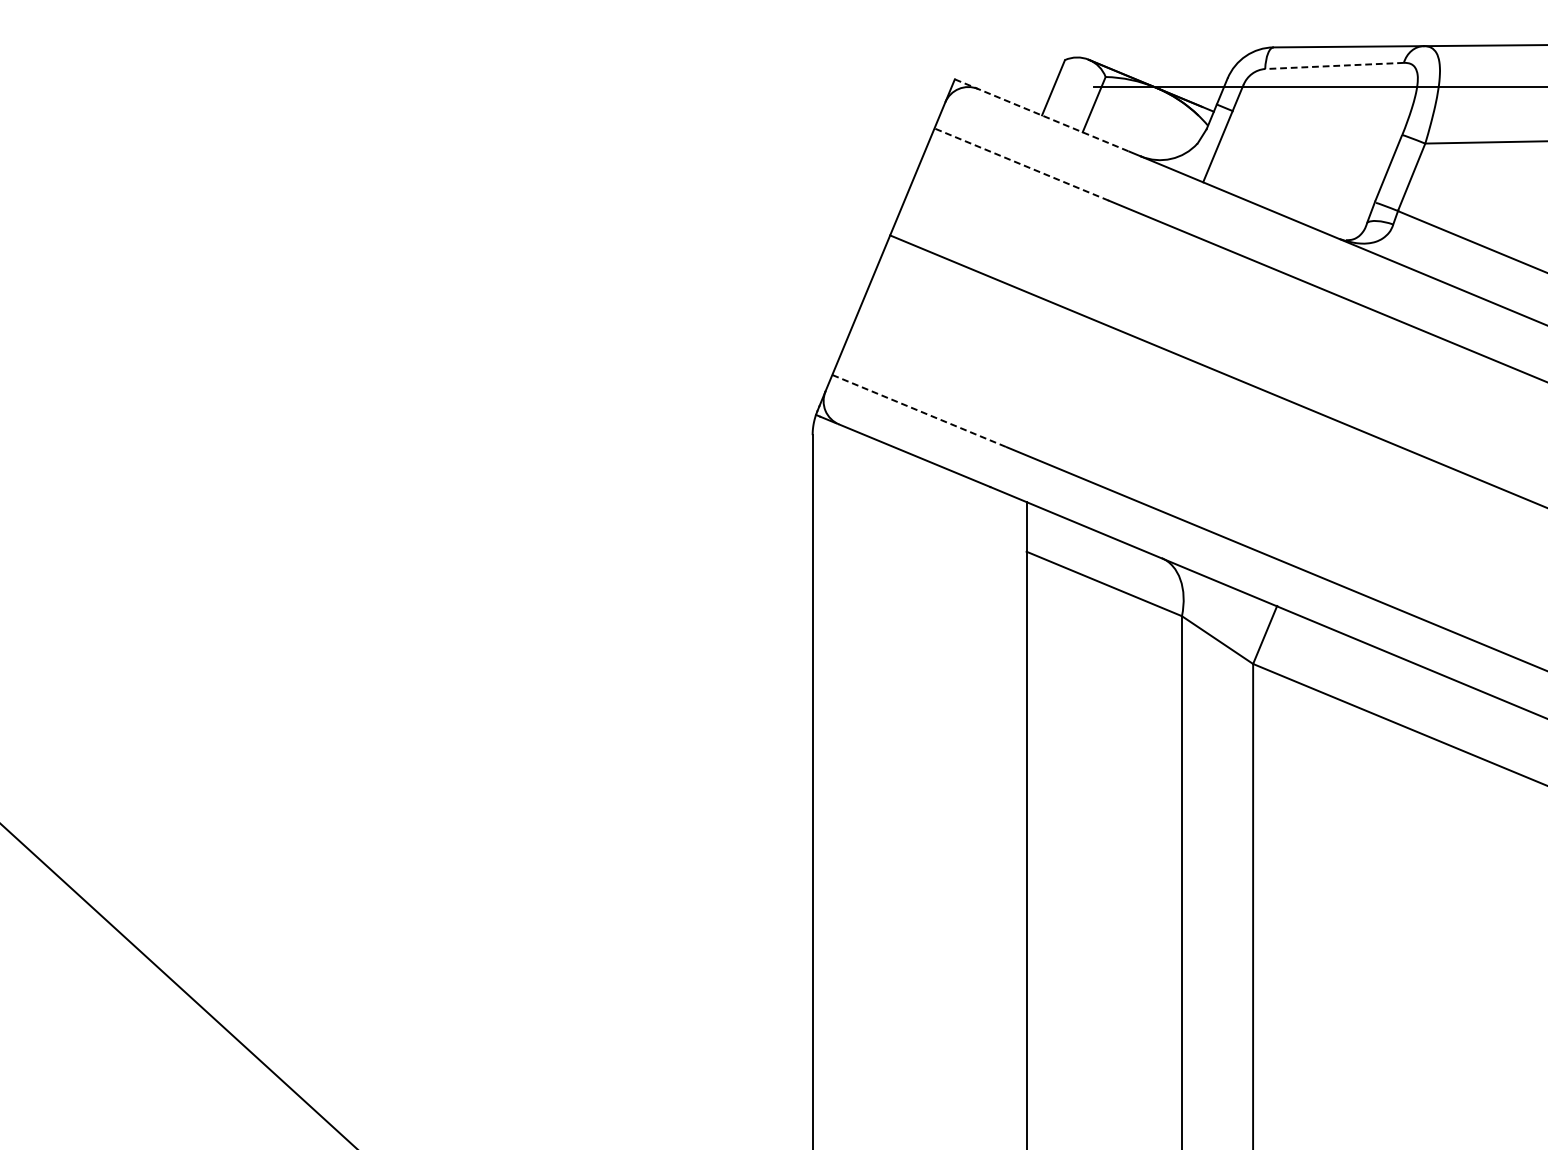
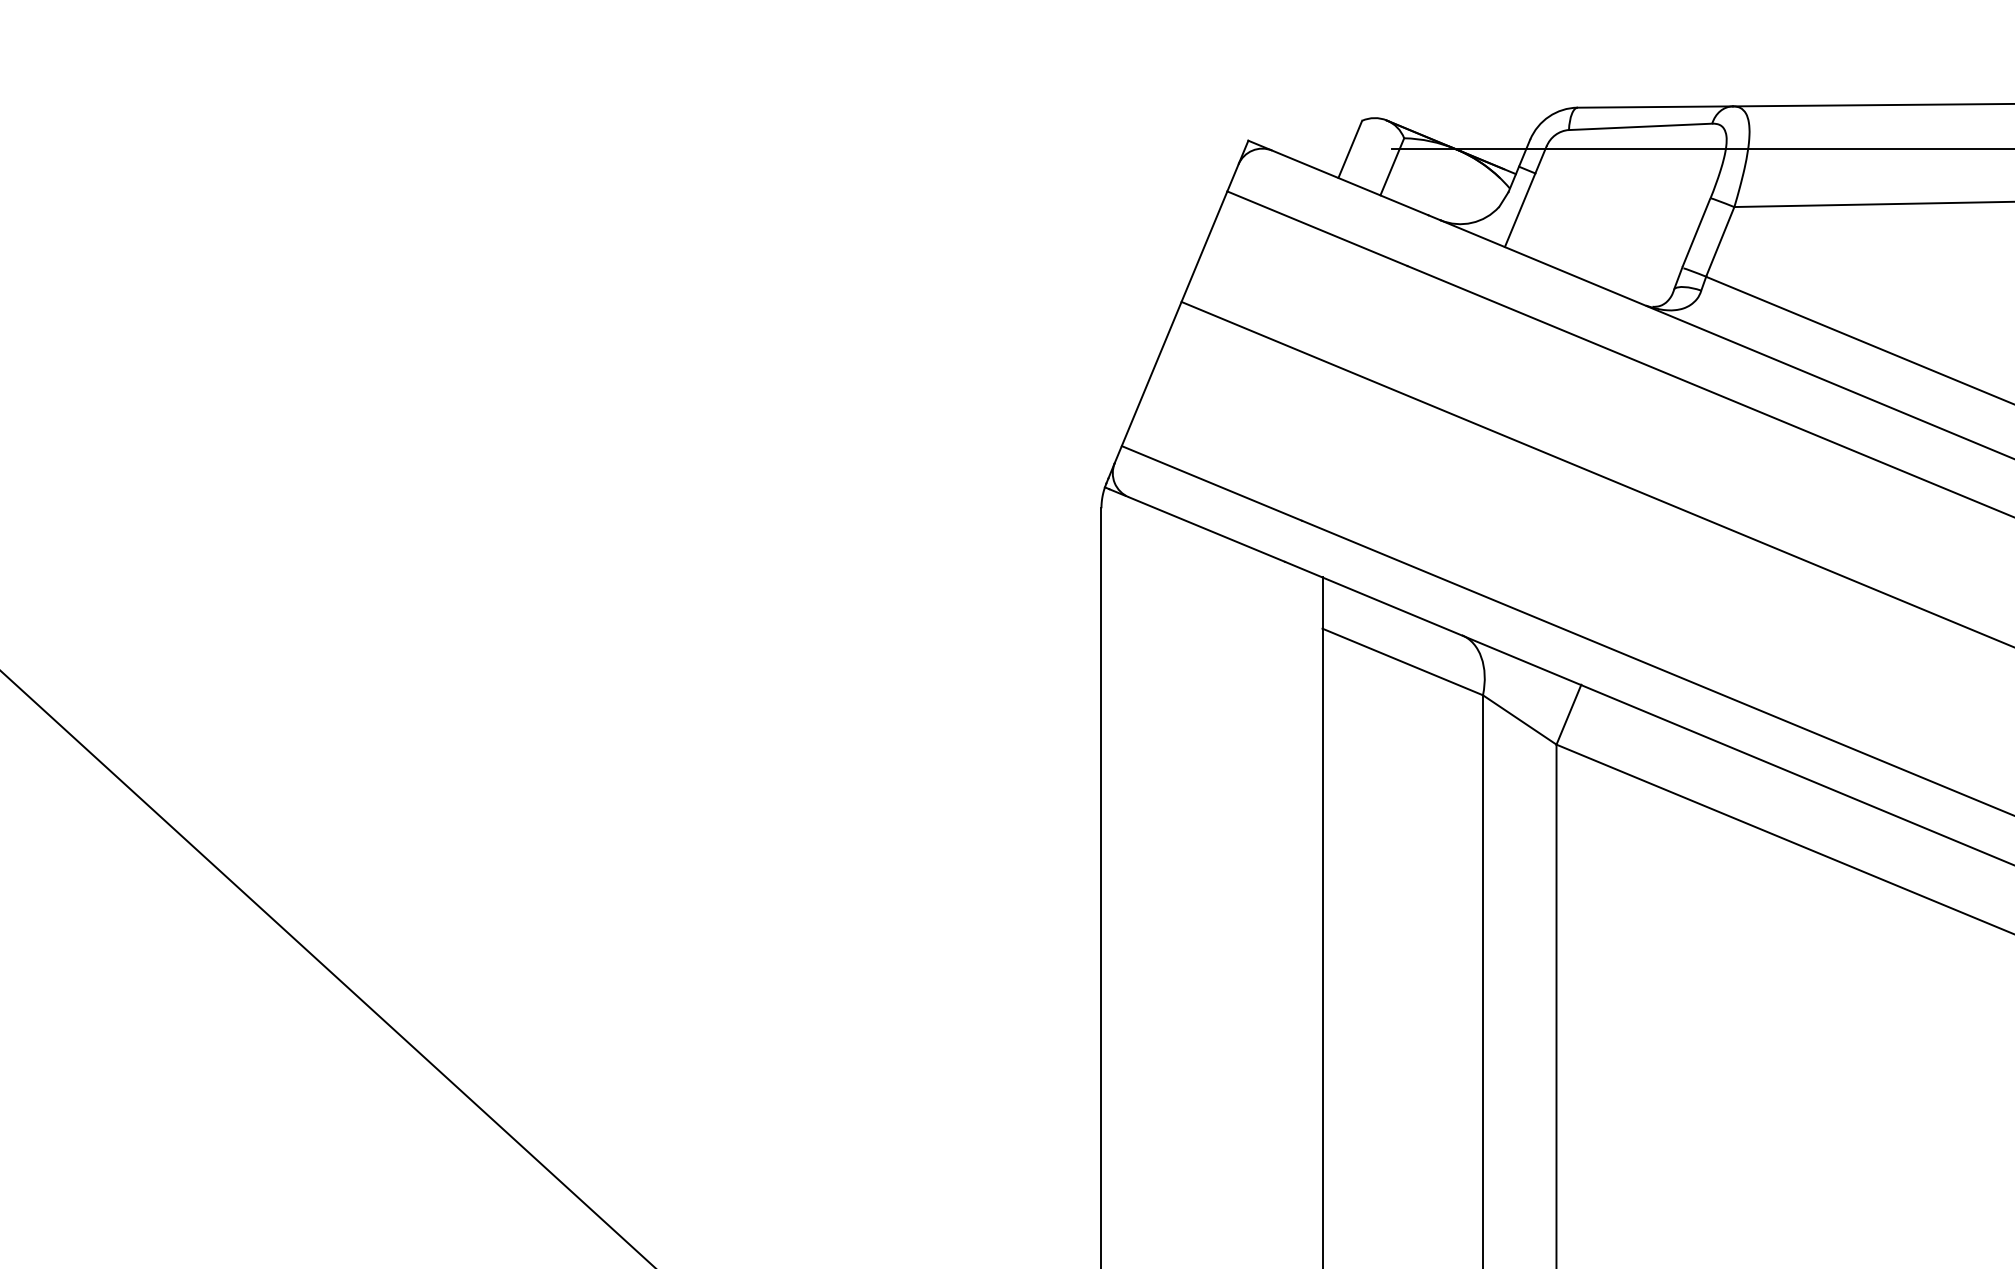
line: (1334, 65) -> (1640, 126), dashed -> solid
line: (1042, 115) -> (1338, 178), dashed -> solid
line: (1021, 164) -> (1317, 228), dashed -> solid
line: (919, 411) -> (1211, 483), dashed -> solid

